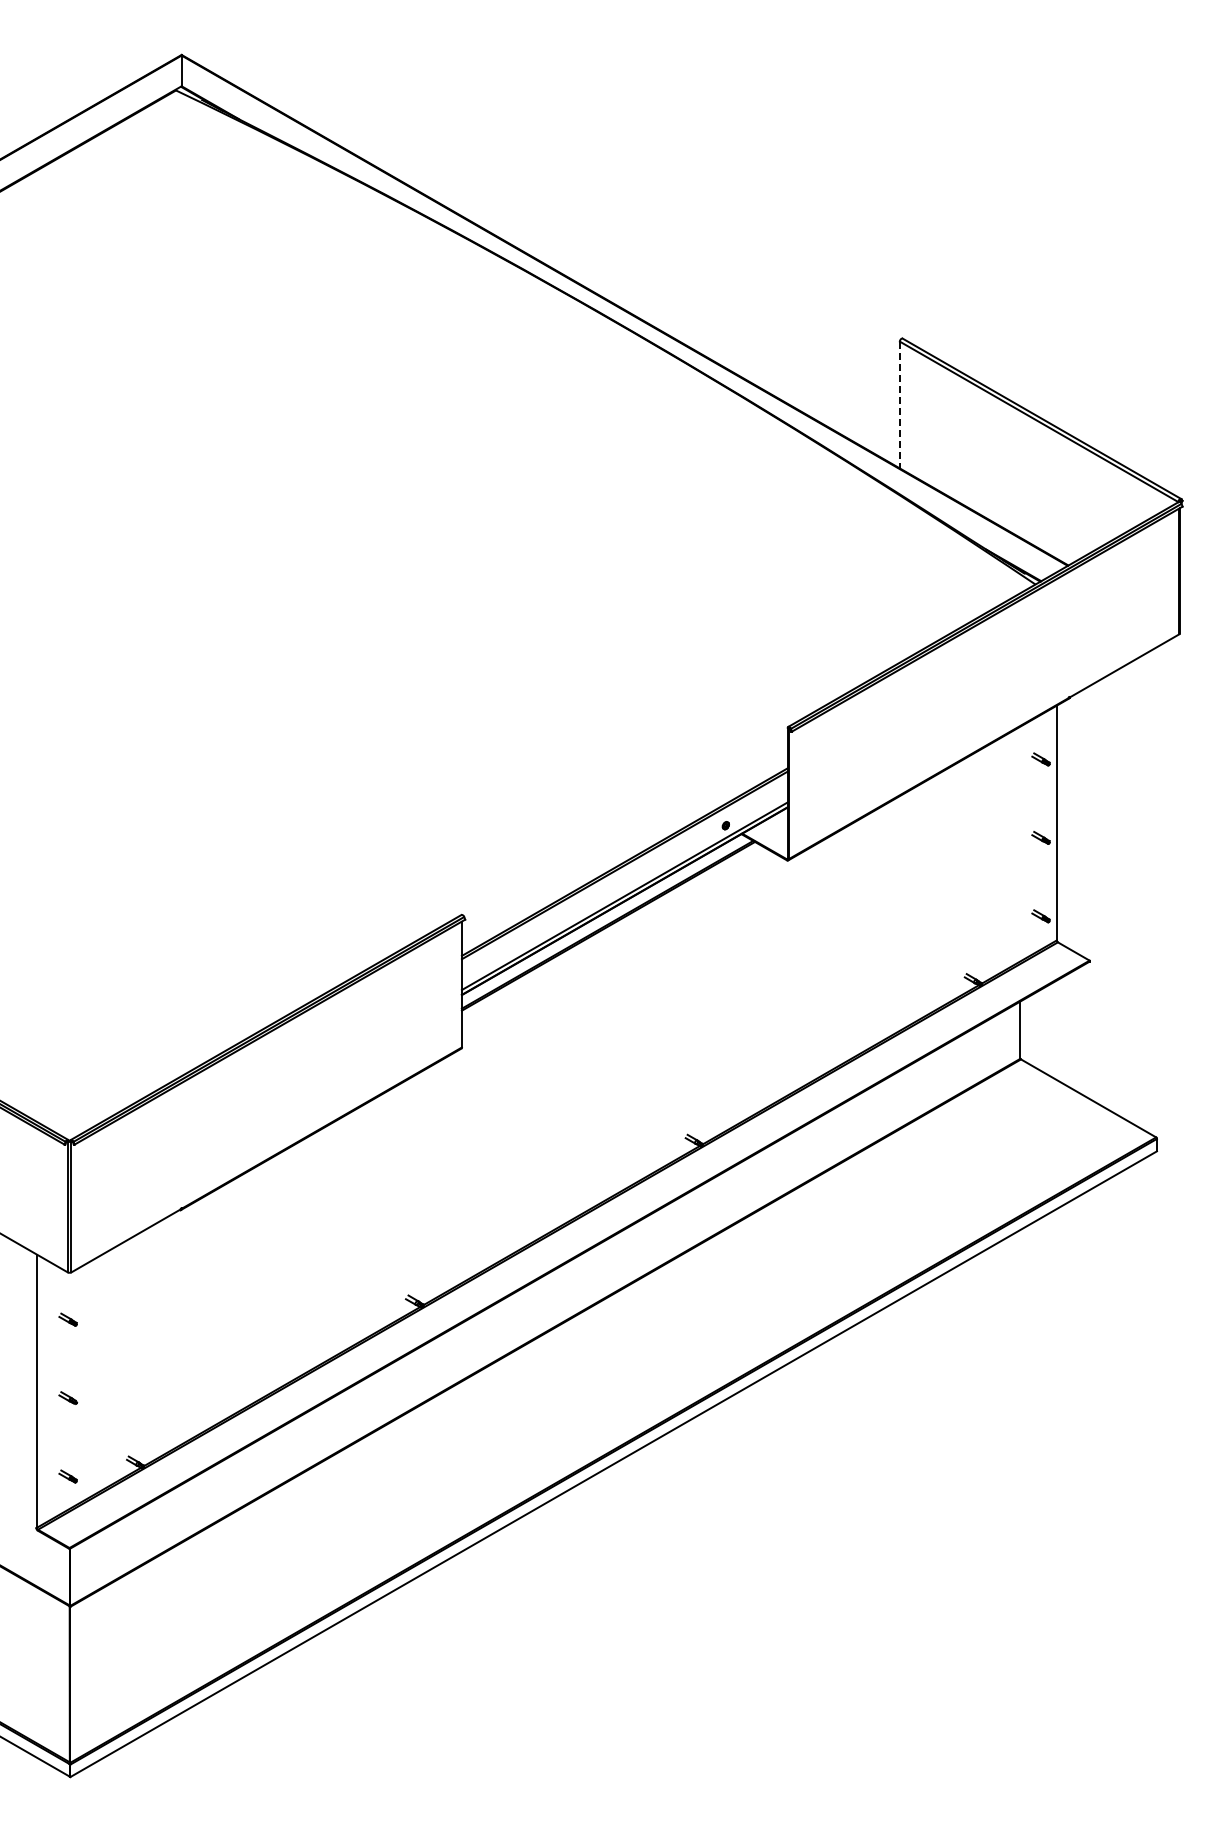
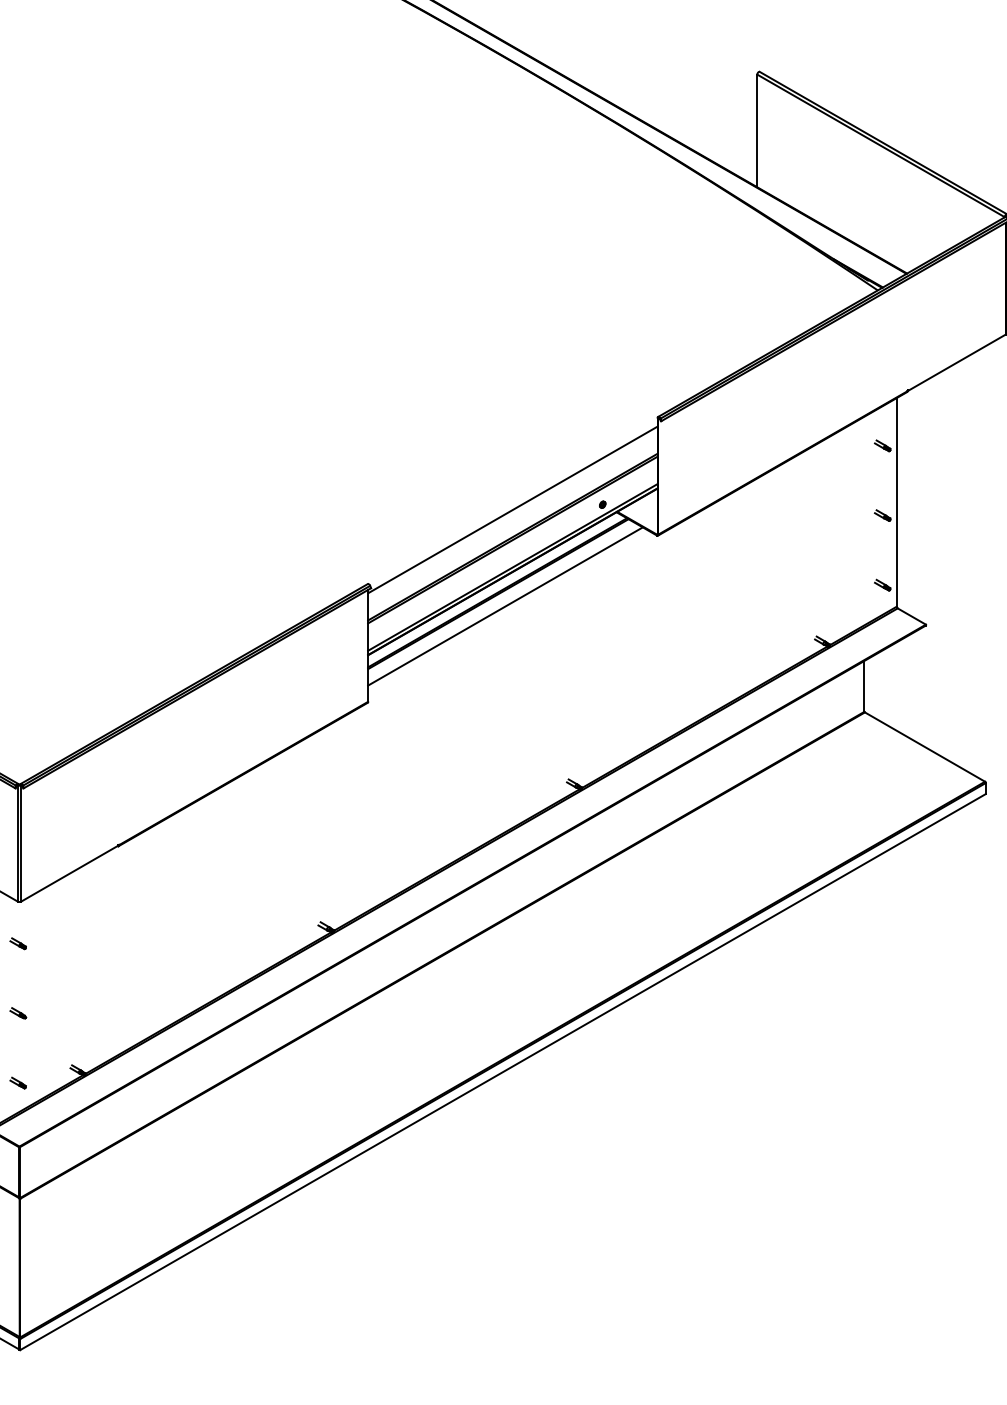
line: (899, 405) -> (756, 131), dashed -> solid
line: (624, 831) -> (512, 509), added
line: (616, 940) -> (505, 606), added

